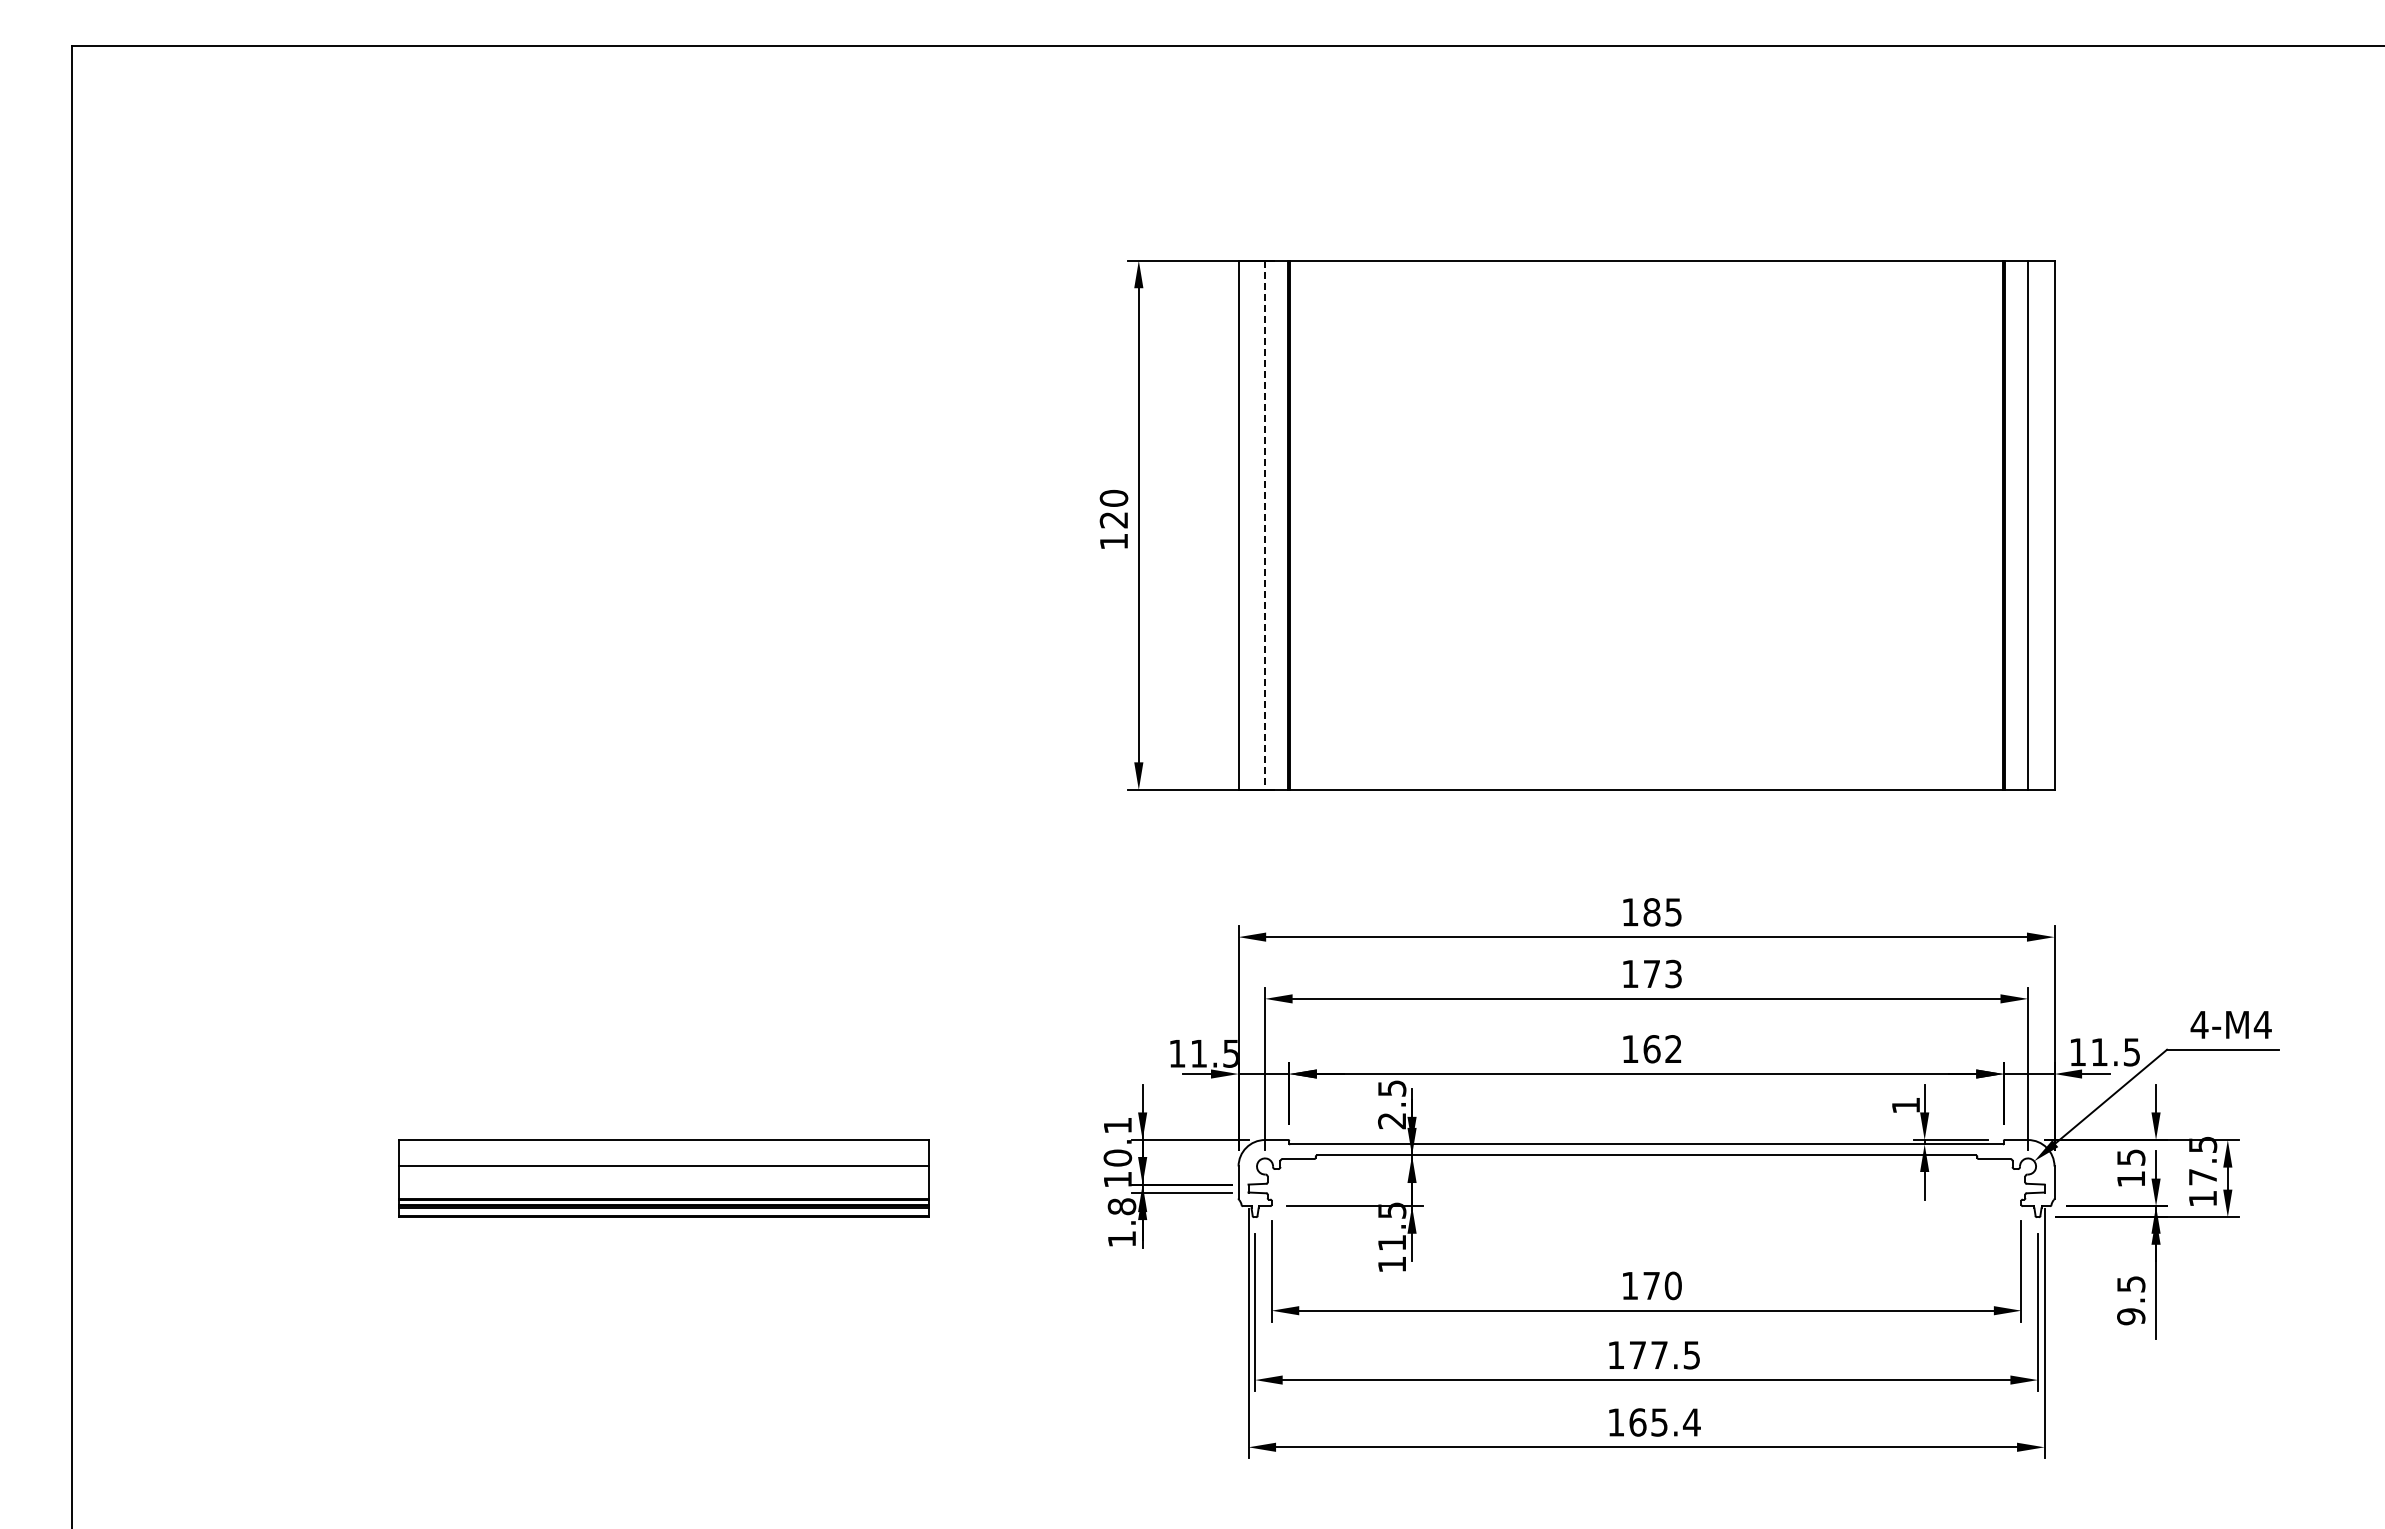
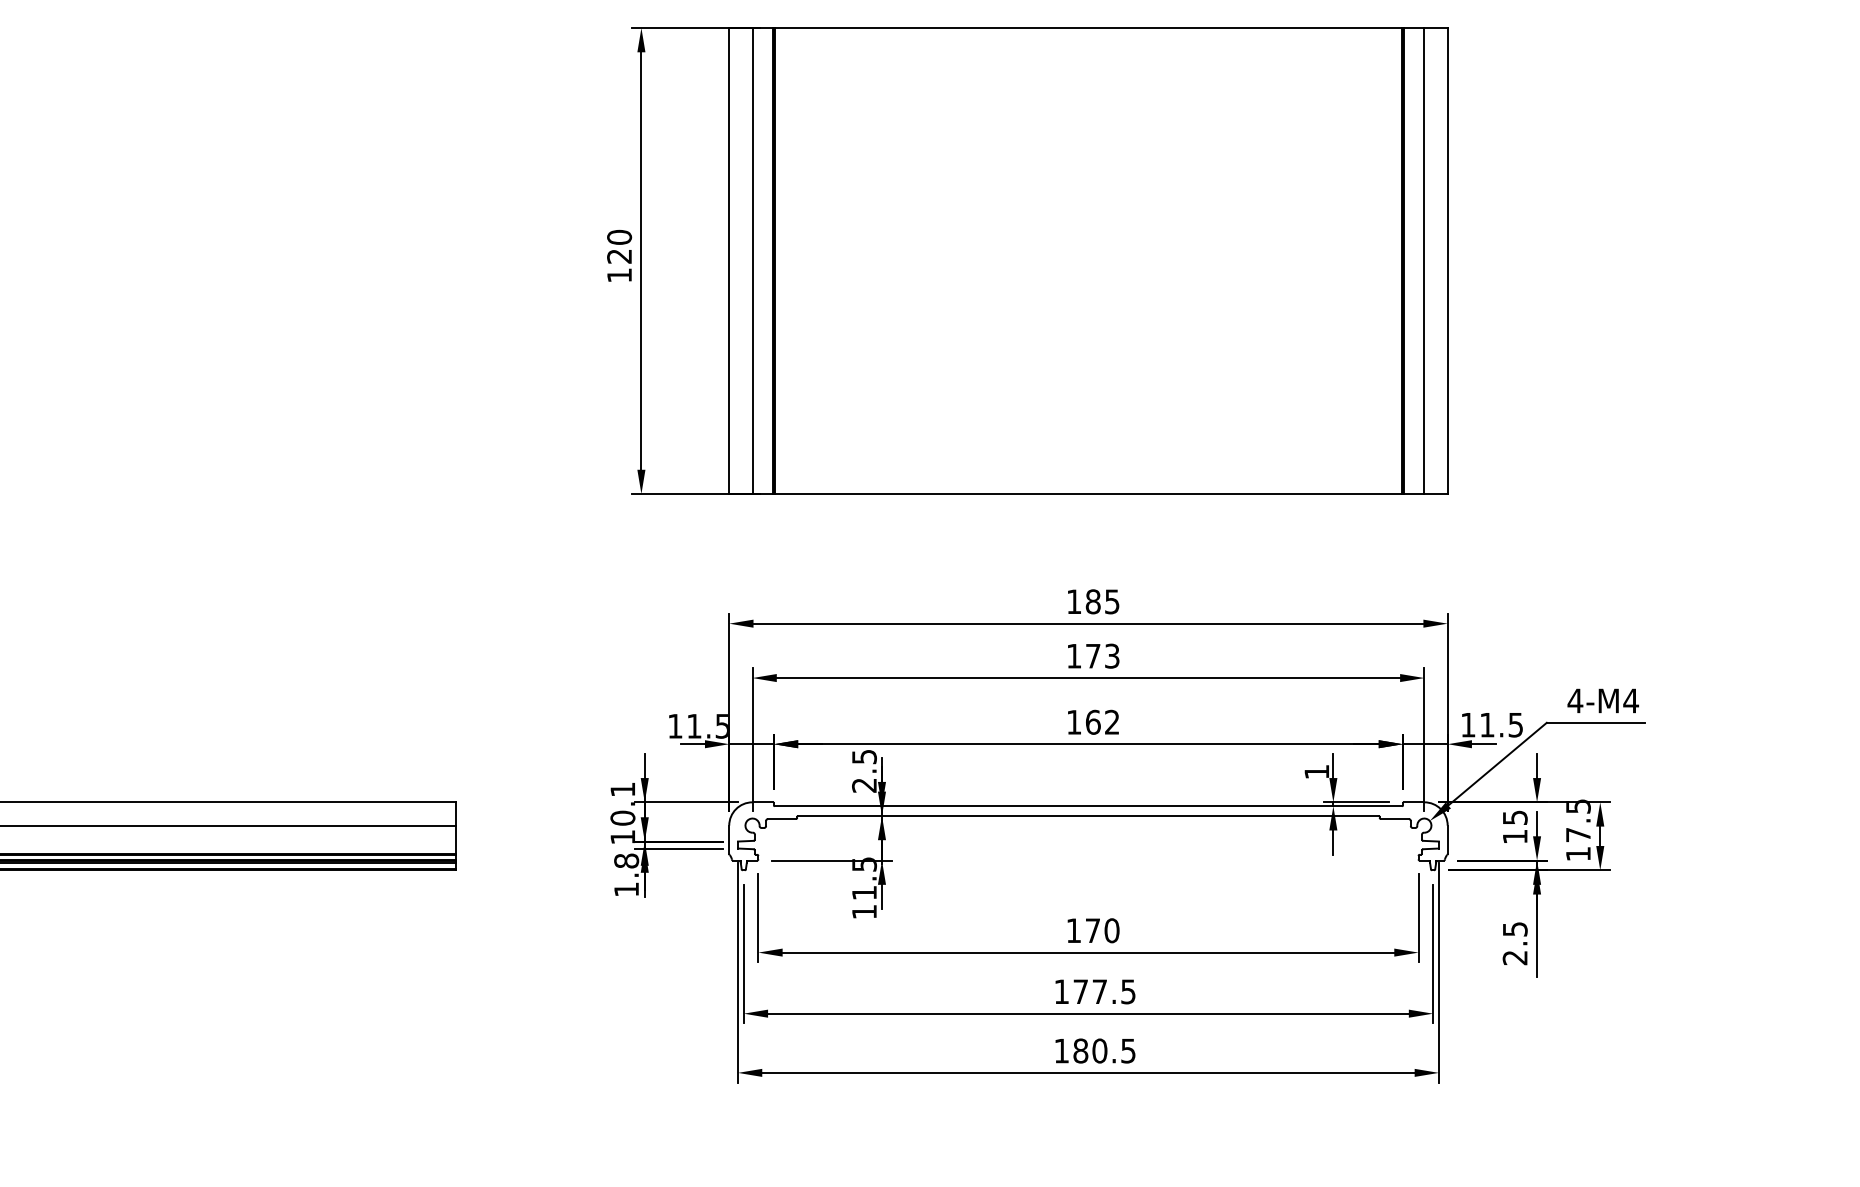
line: (1265, 525) -> (752, 261), dashed -> solid
text: (2131, 1316) -> (1515, 957), 9.5 -> 2.5
text: (1664, 1422) -> (1104, 1051), 165.4 -> 180.5

